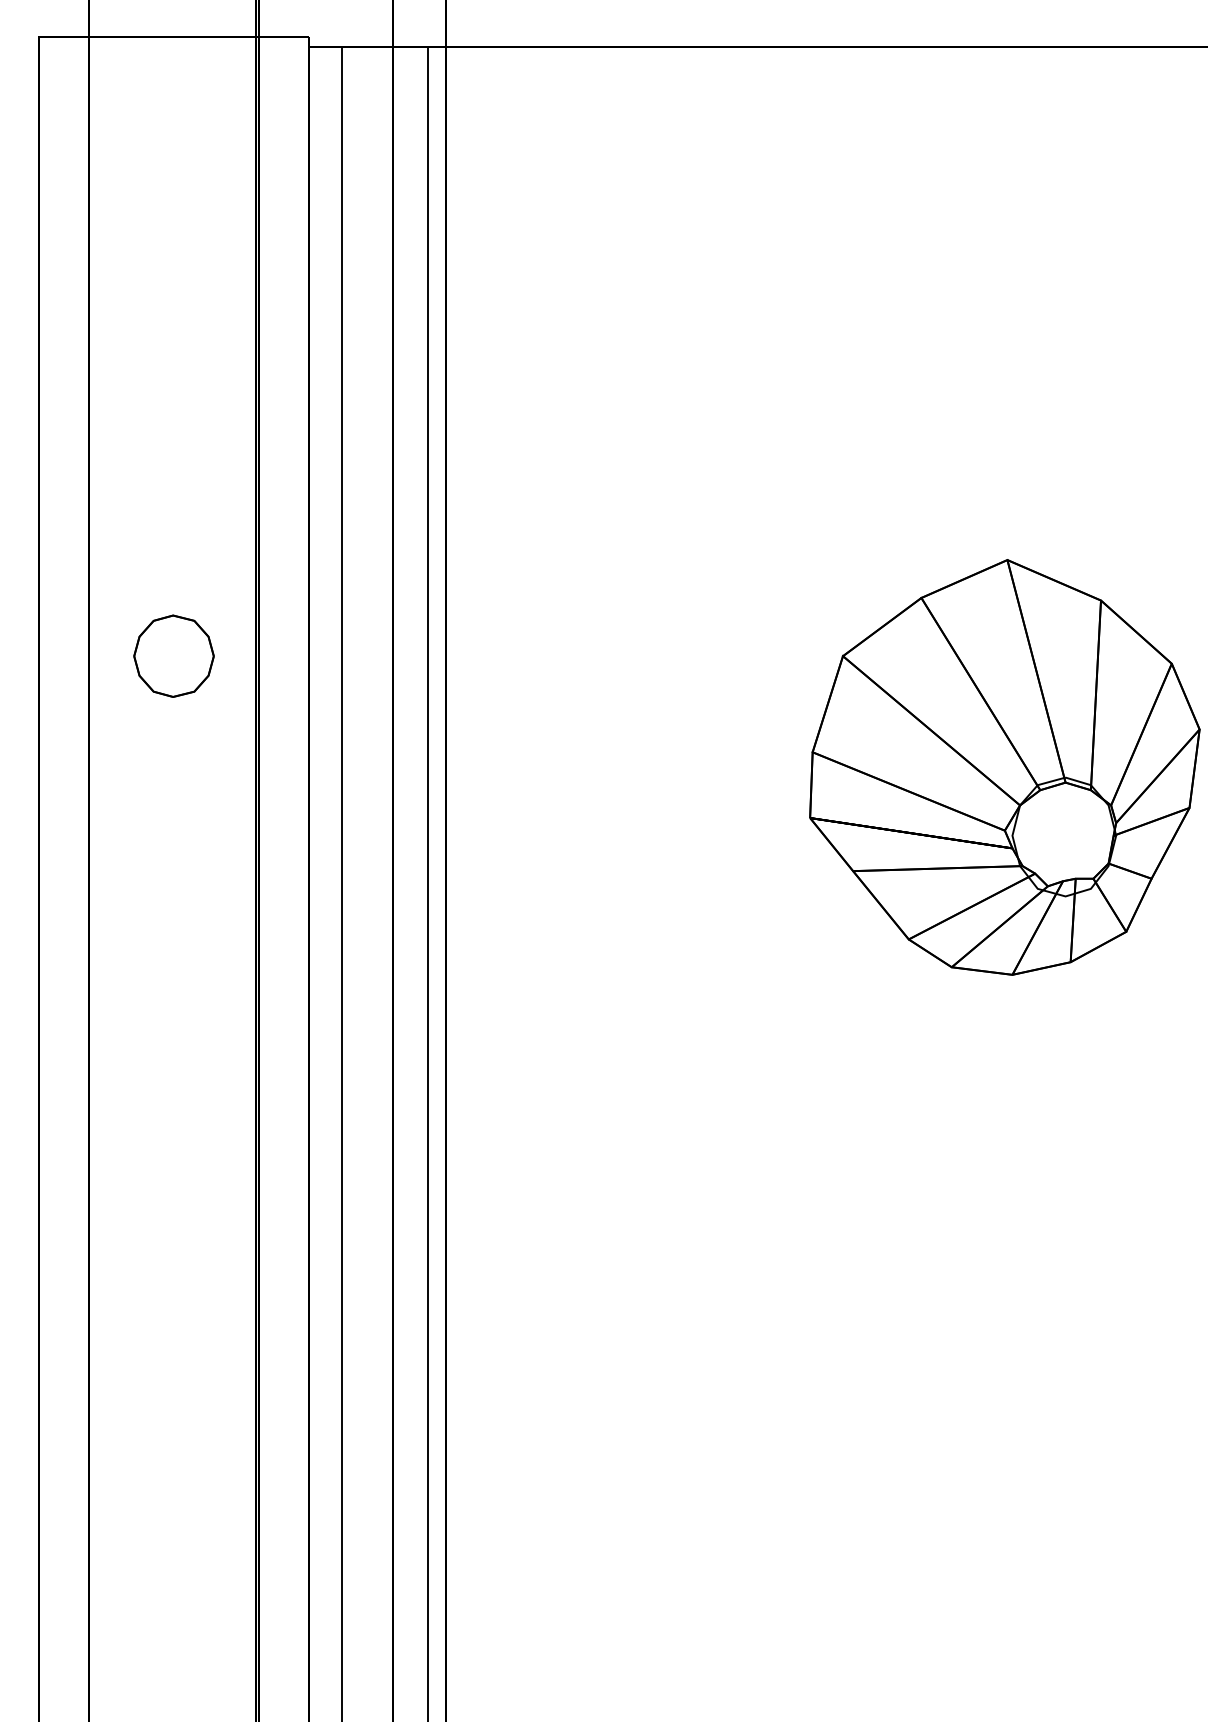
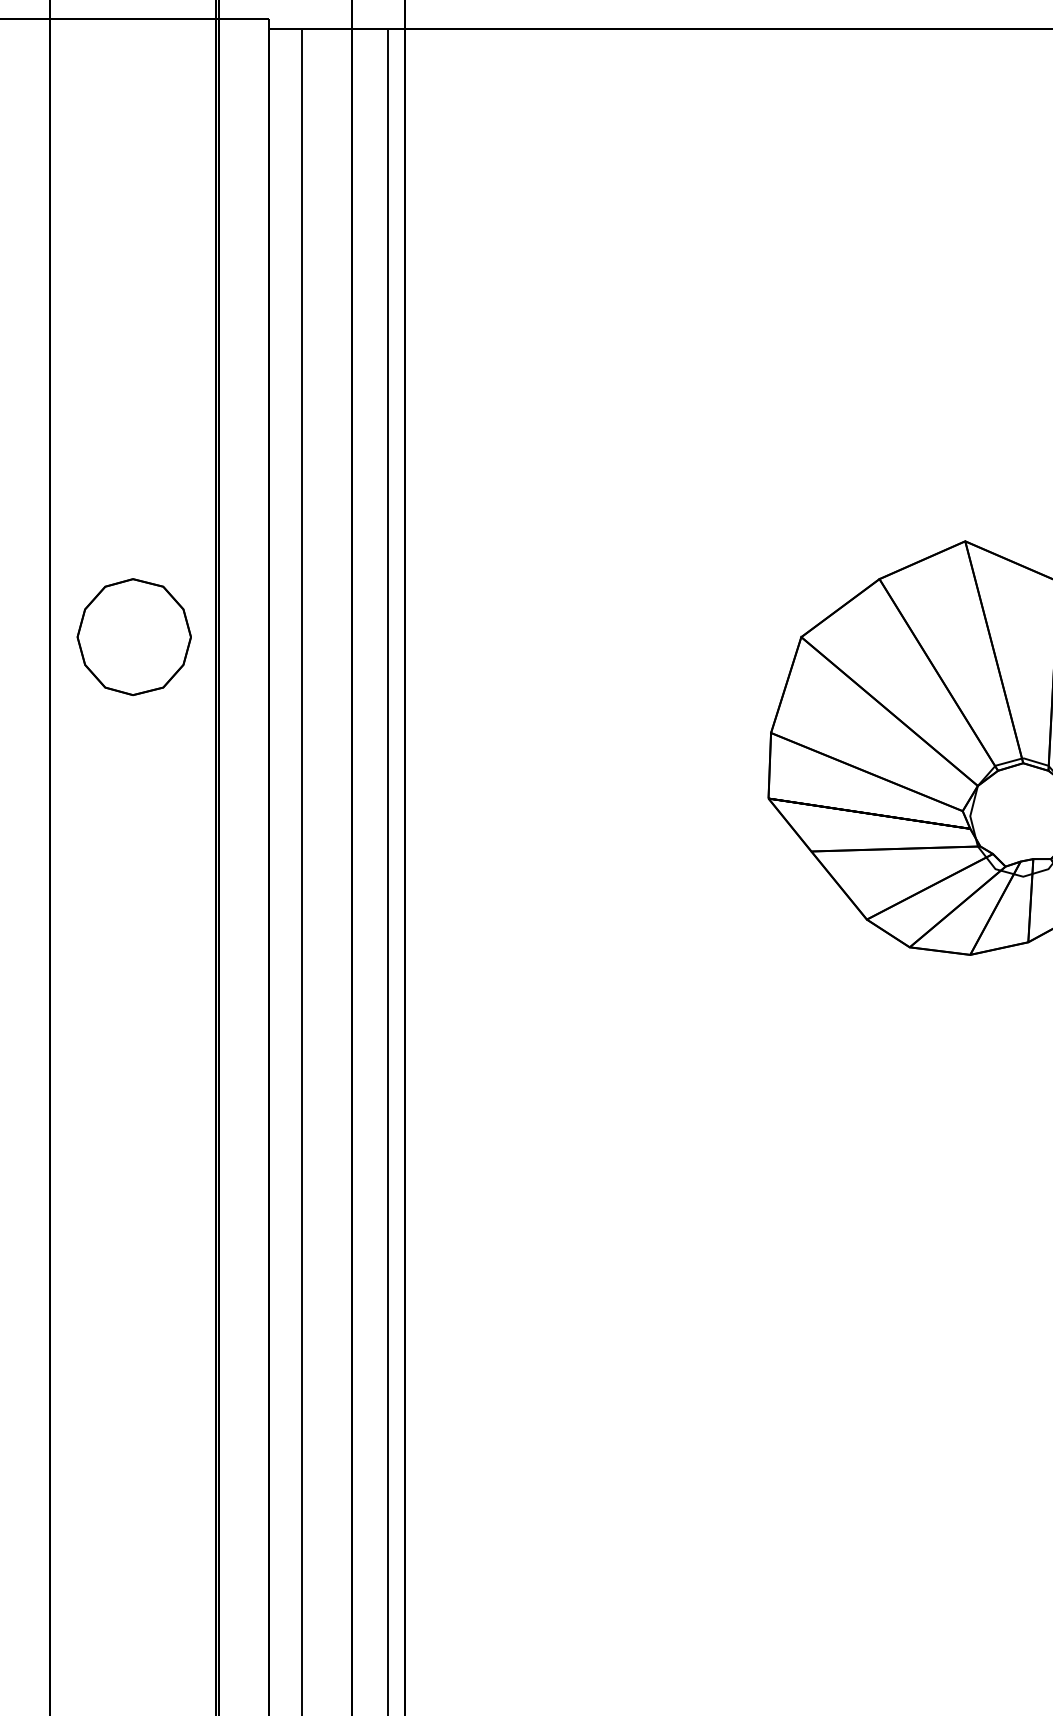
part: (173, 656) -> (133, 637), size x1.43

